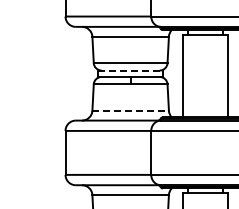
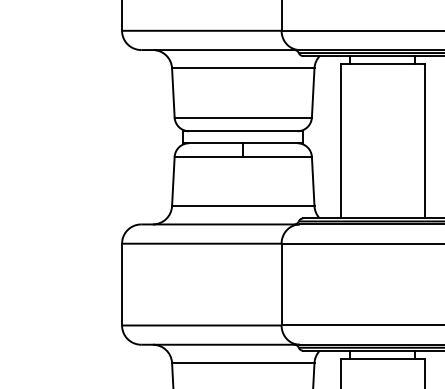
line: (131, 70) -> (244, 131), dashed -> solid
line: (131, 110) -> (244, 205), dashed -> solid

